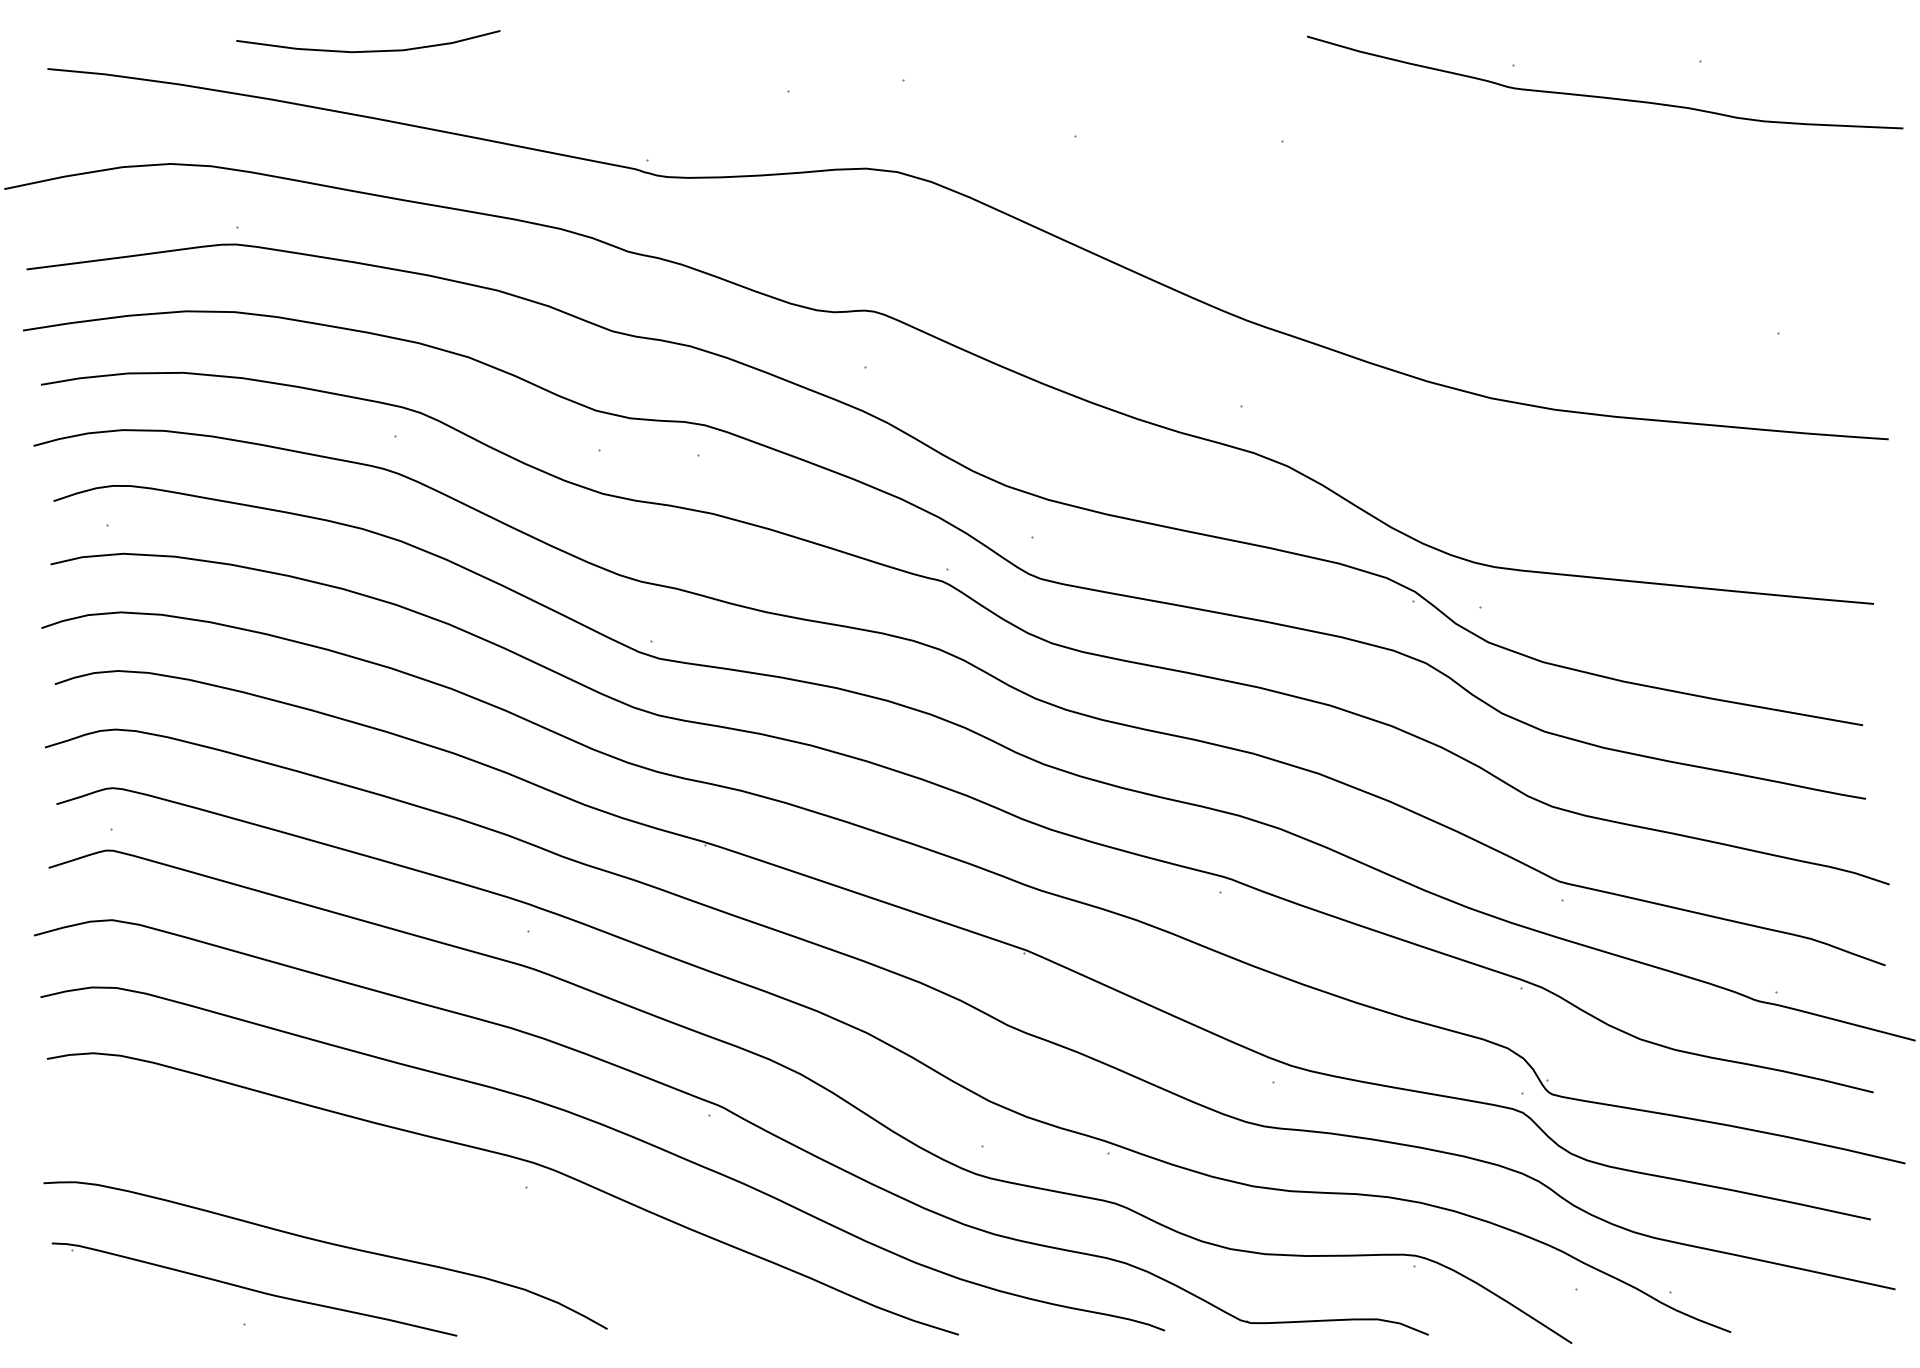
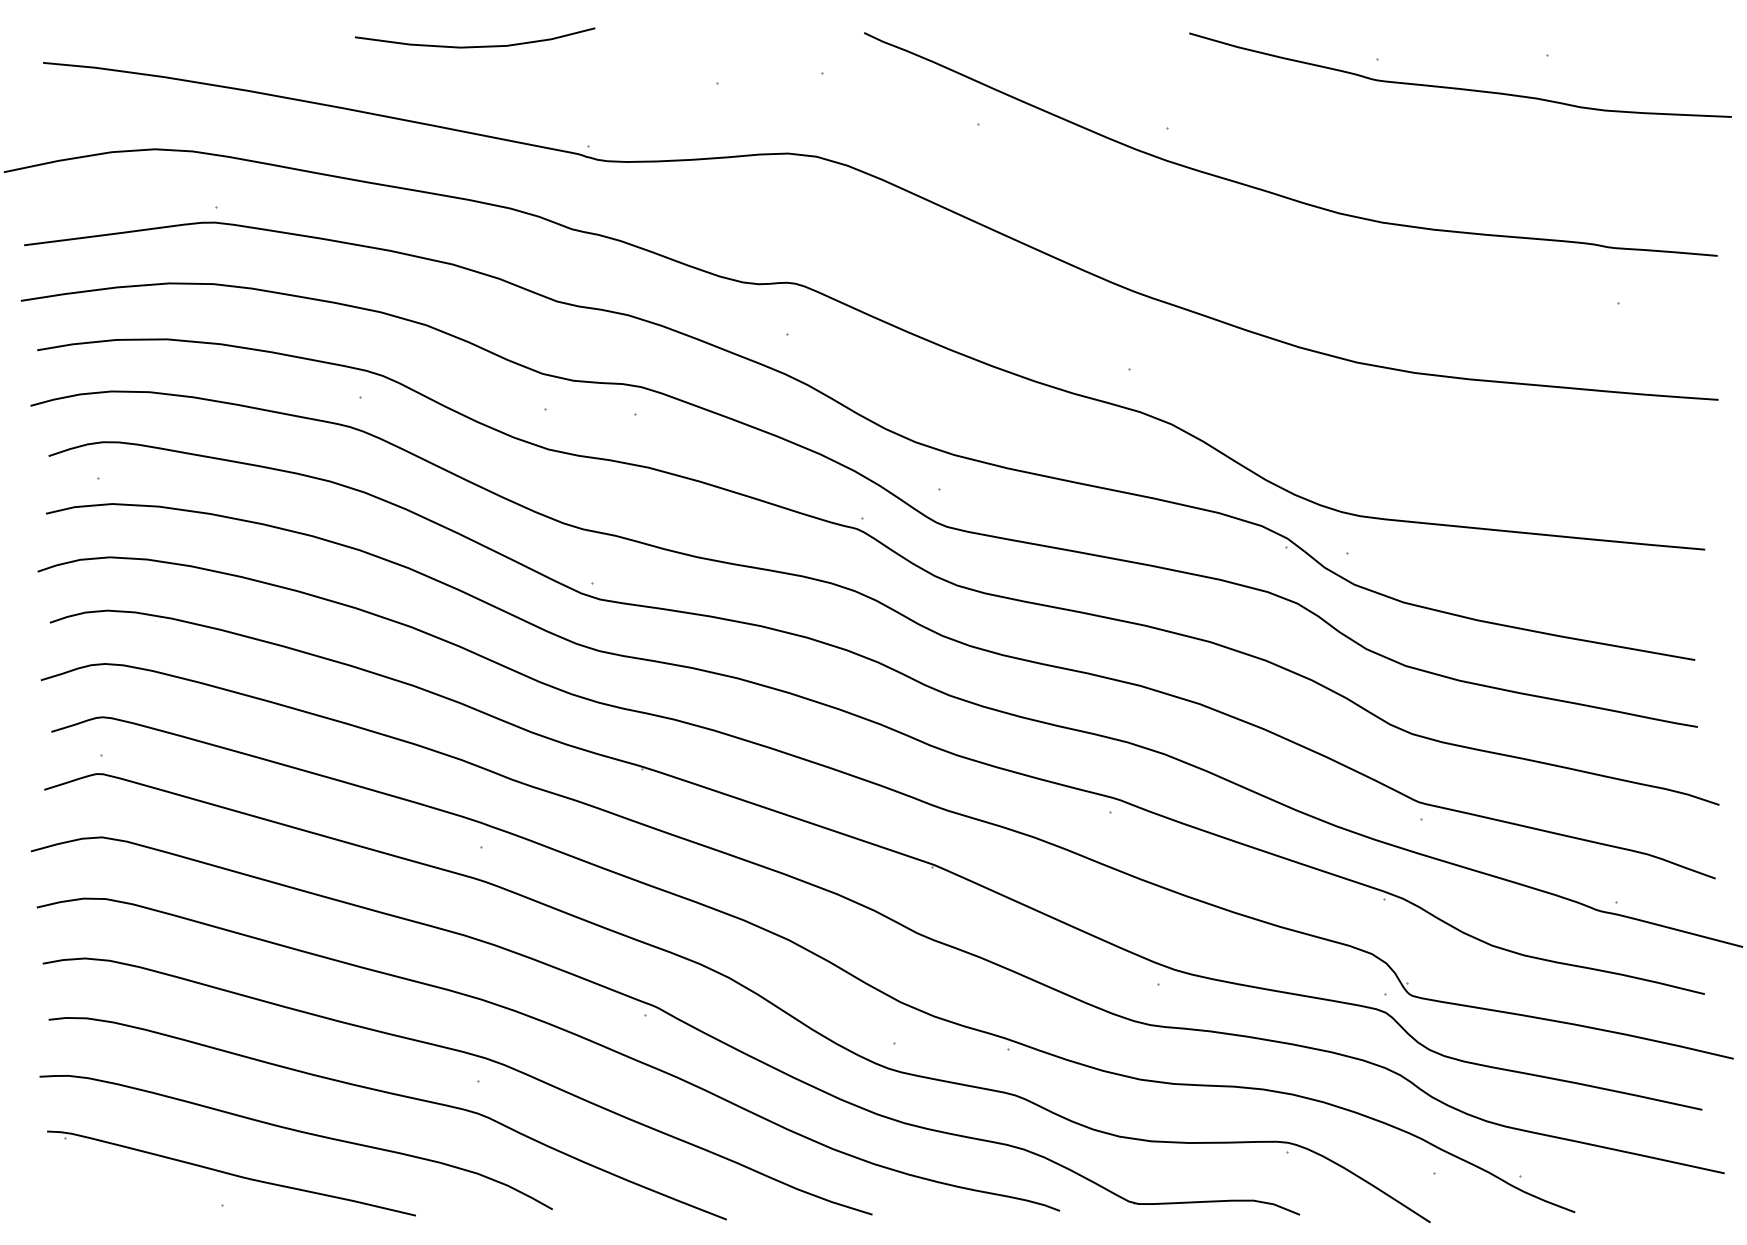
curve: (368, 50) -> (475, 46), moved
curve: (1400, 211) -> (1274, 192), added
curve: (433, 1203) -> (394, 1095), added

